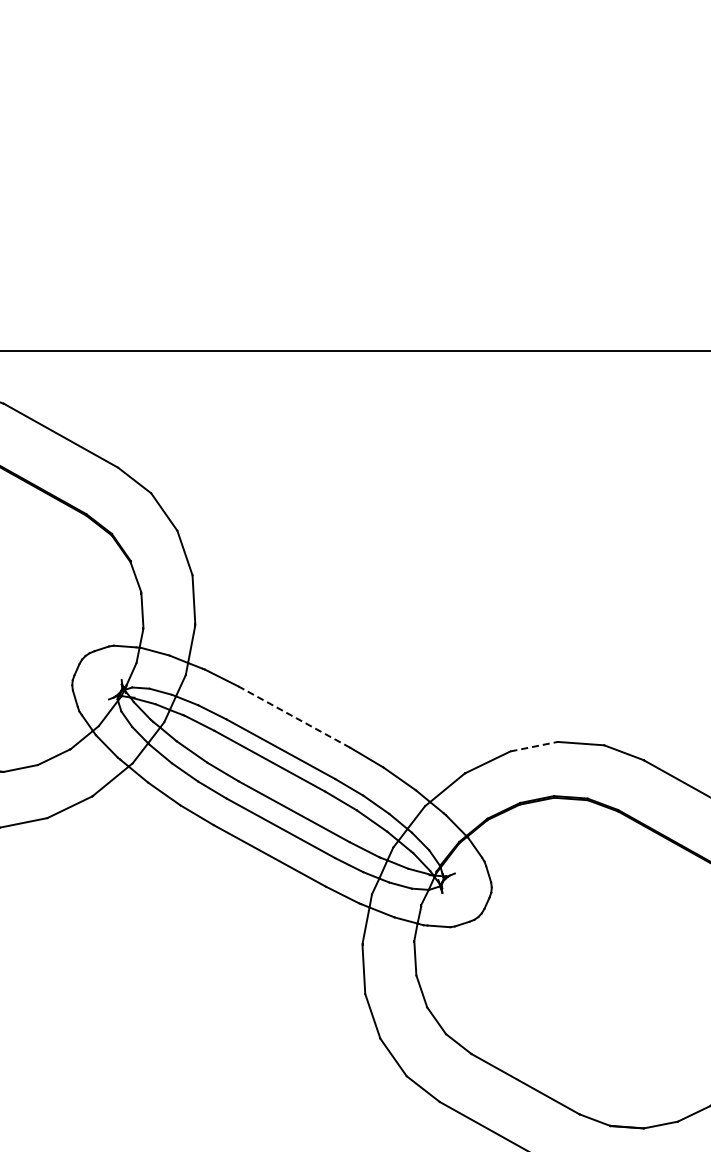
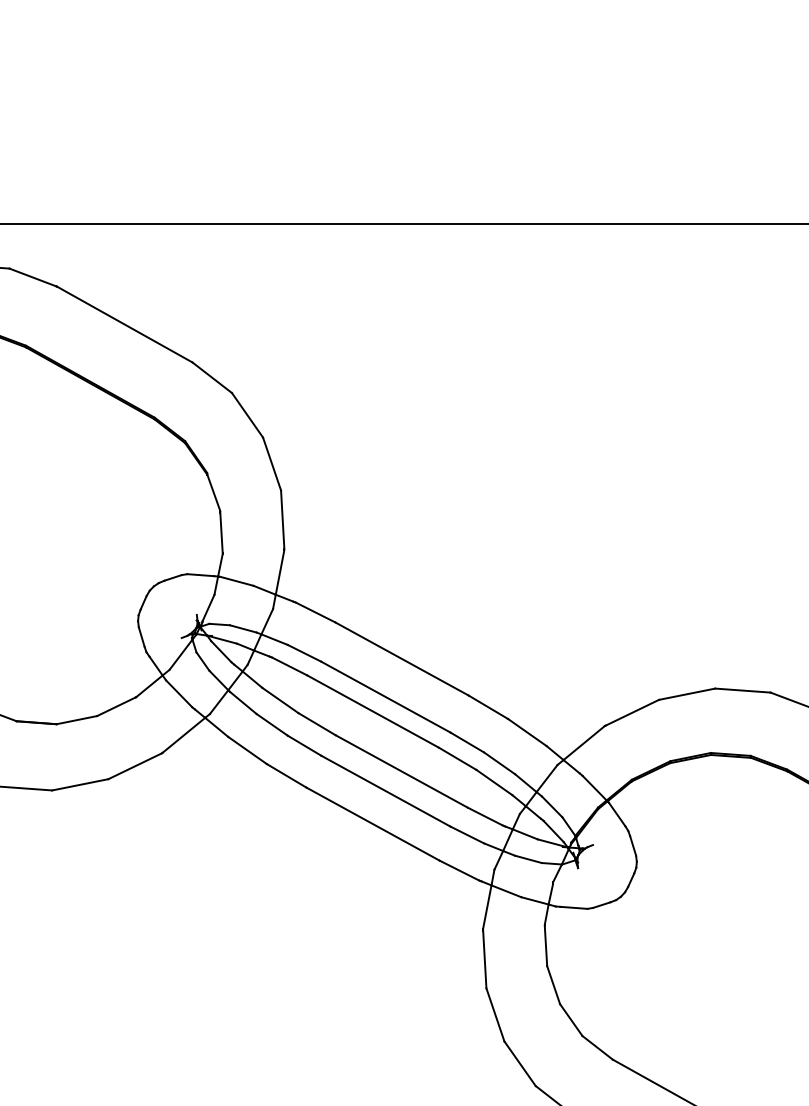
line: (294, 717) -> (402, 659), dashed -> solid
line: (534, 746) -> (687, 694), dashed -> solid

